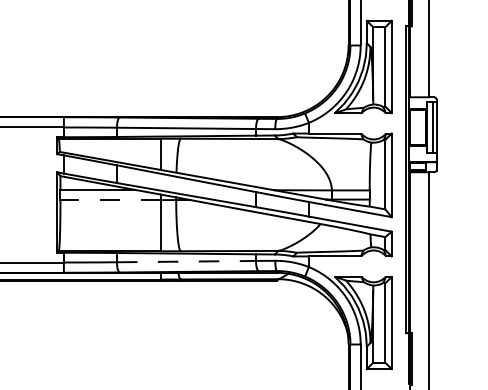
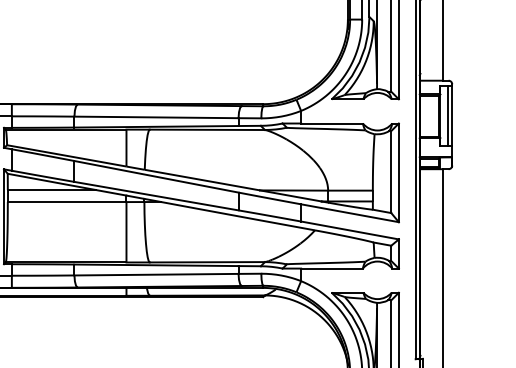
line: (110, 200) -> (66, 202), dashed -> solid
line: (186, 261) -> (156, 274), dashed -> solid

